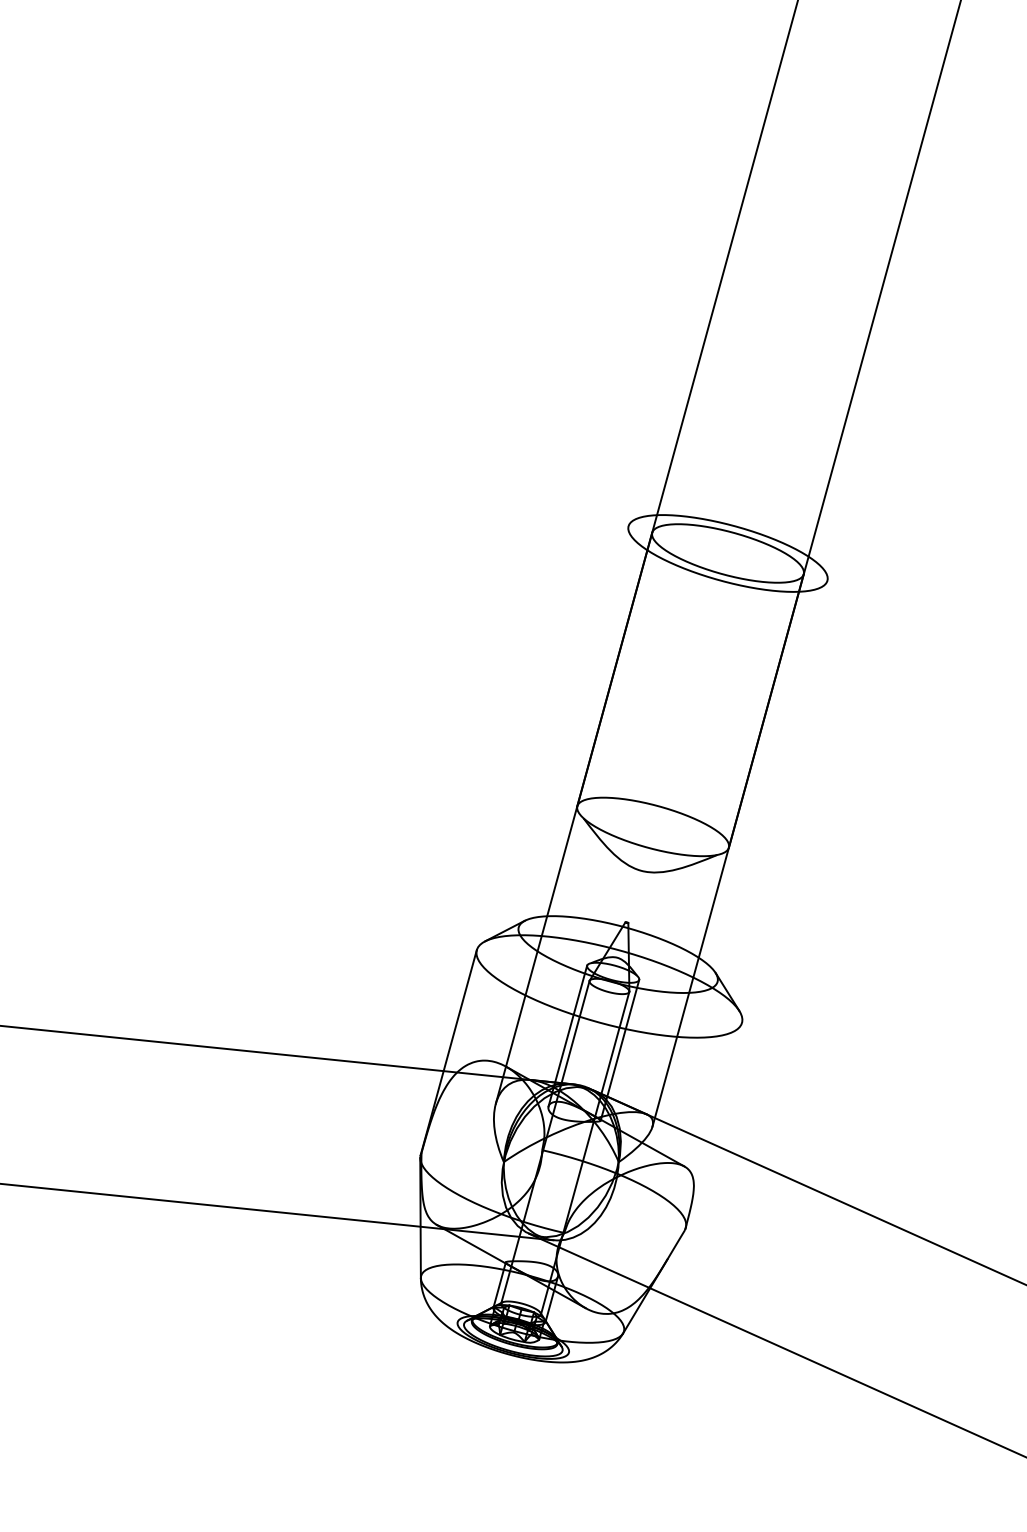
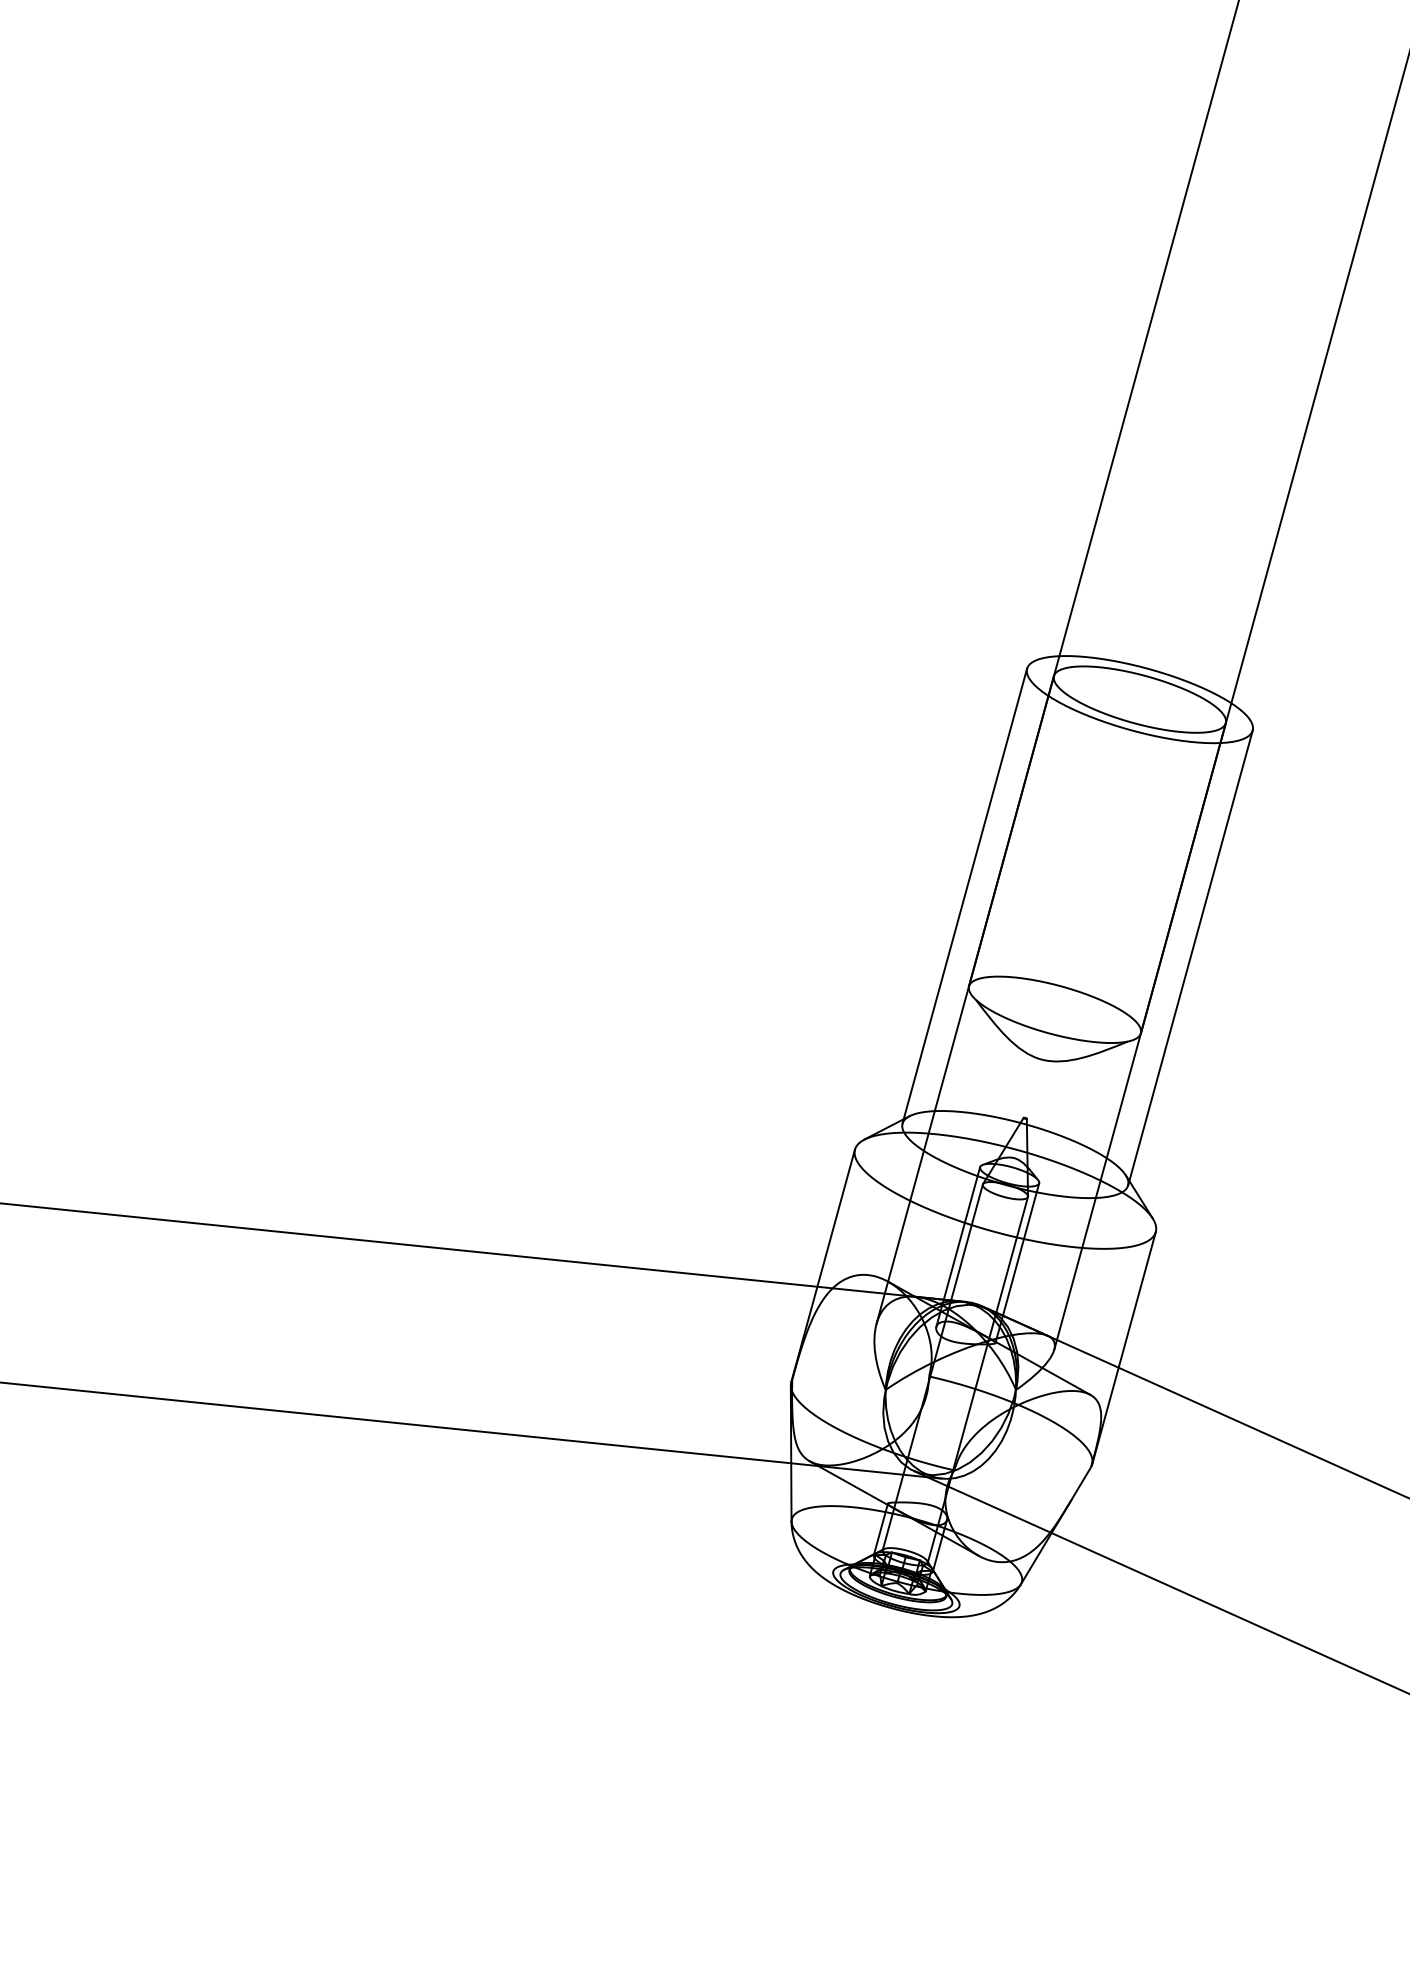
line: (573, 726) -> (964, 895), added
line: (772, 780) -> (1190, 957), added
line: (713, 1124) -> (1123, 1347), added

